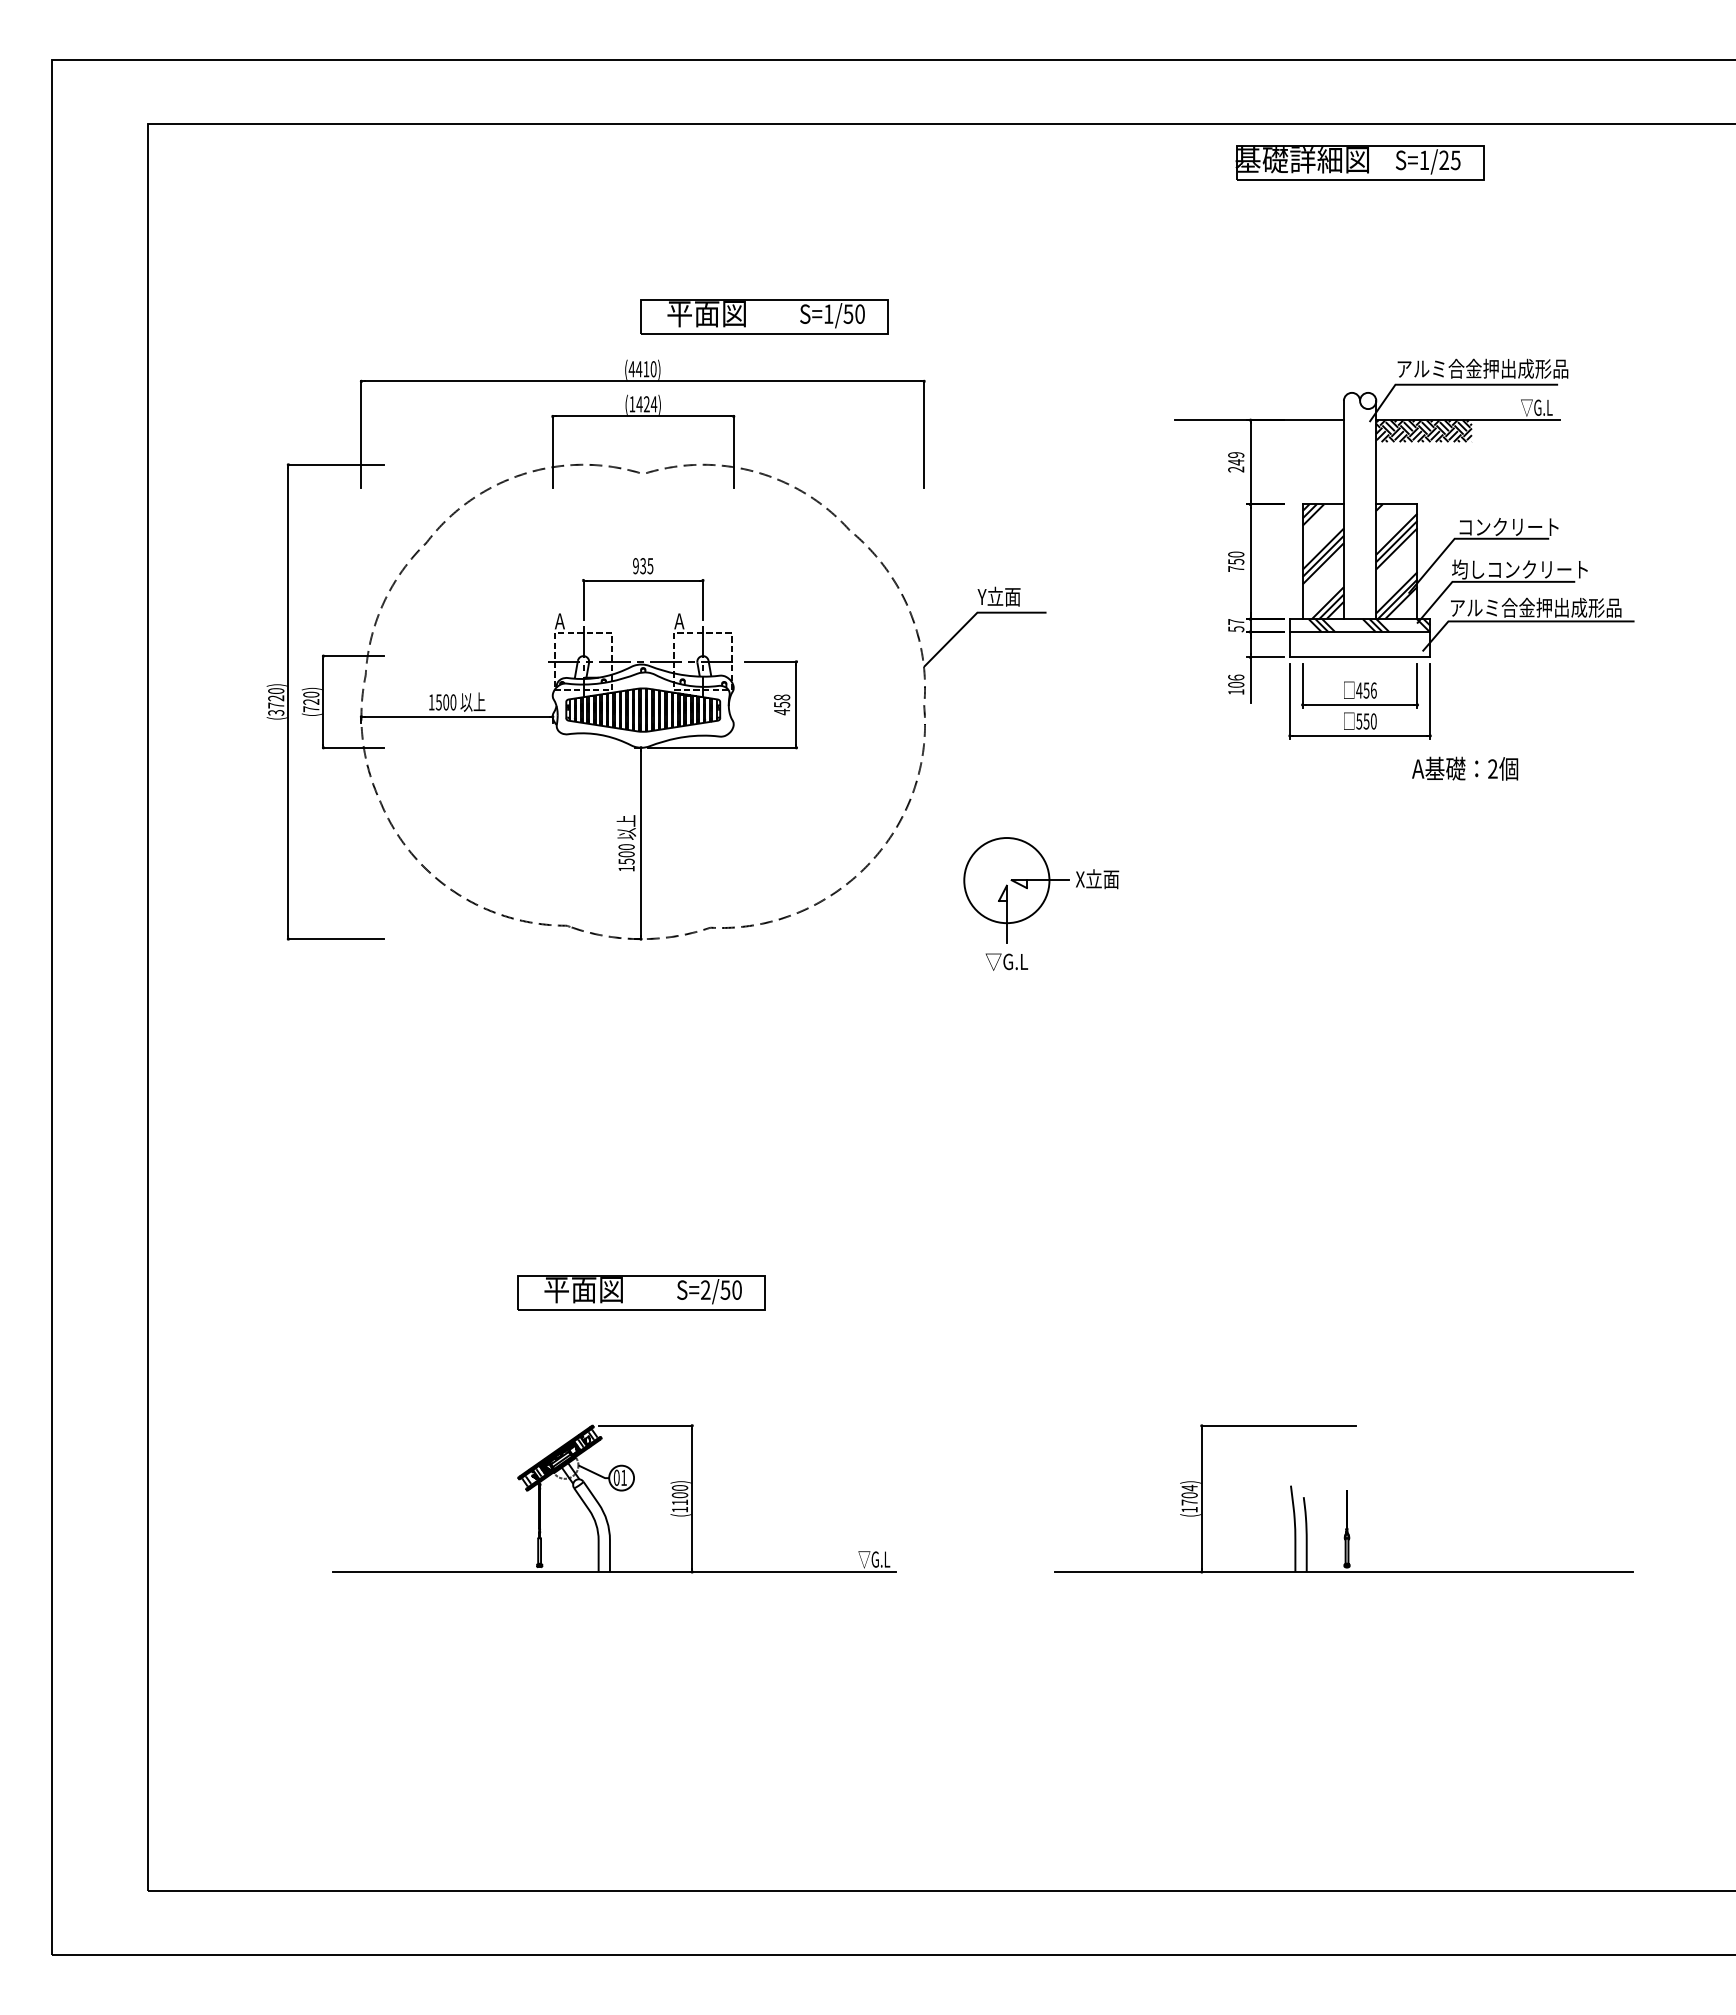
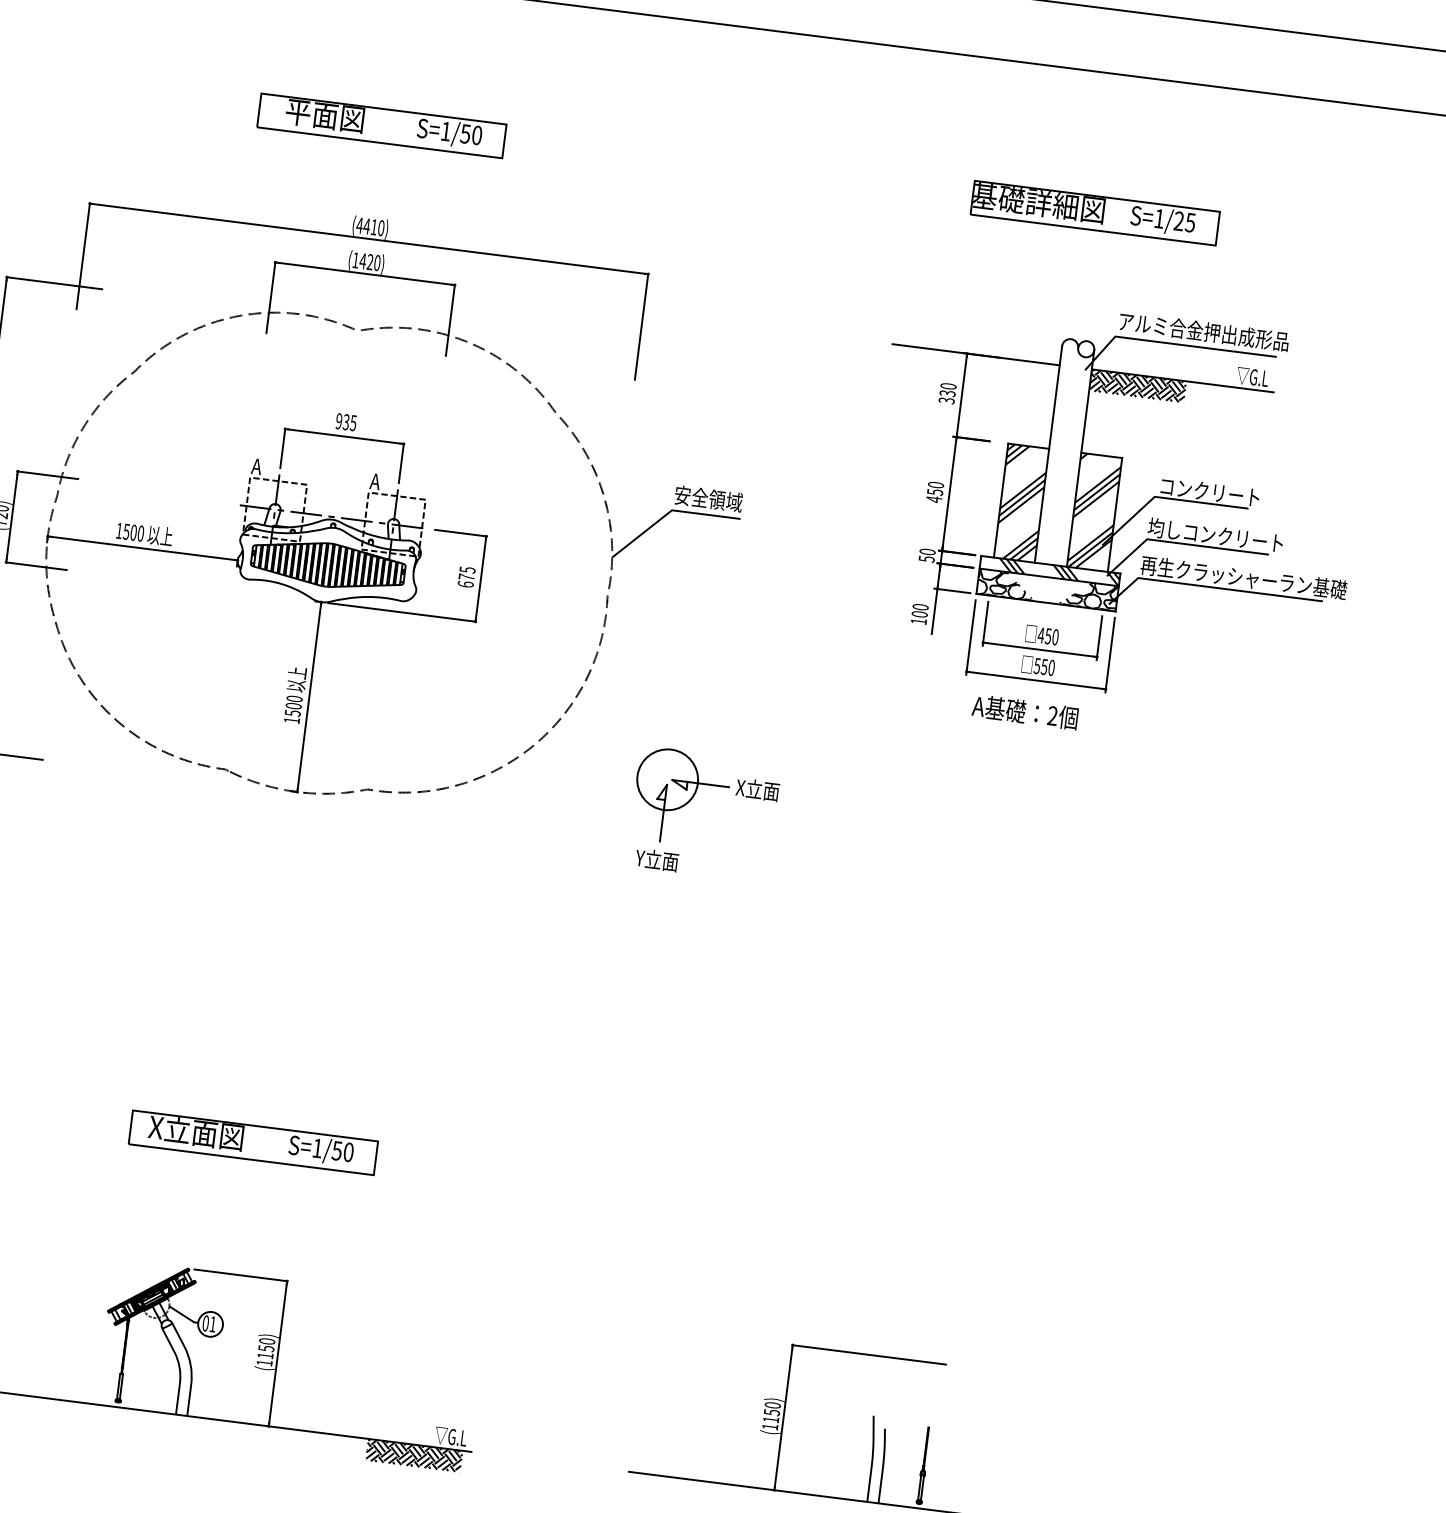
part: (1359, 162) -> (1094, 212), moved
part: (764, 316) -> (382, 125), moved
text: (653, 404) -> (376, 263), (1424) -> (1420)
text: (1236, 462) -> (947, 393), 249 -> 330
text: (1236, 568) -> (934, 498), 750 -> 450
text: (1011, 596) -> (707, 498), Y立面 -> 安全領域
text: (1552, 607) -> (1243, 577), アルミ合金押出成形品 -> 再生クラッシャーラン基礎
text: (1236, 621) -> (927, 551), 57 -> 50
hatch: (1318, 644) -> (1006, 584), added
hatch: (1401, 644) -> (1088, 595), added
text: (1236, 677) -> (920, 607), 106 -> 100
text: (1373, 690) -> (1055, 637), 456 -> 450
text: (781, 704) -> (466, 576), 458 -> 675
text: (1465, 768) -> (1025, 712), moved
circle: (1006, 880) -> (667, 779), size x0.71
text: (1006, 961) -> (657, 860), ▽G.L -> Y立面
text: (705, 1289) -> (317, 1147), S=2/50 -> S=1/50
text: (582, 1290) -> (195, 1133), 平面図 -> X立面図
text: (1189, 1494) -> (771, 1411), (1704) -> (1150)
text: (679, 1495) -> (265, 1348), (1100) -> (1150)
hatch: (839, 1582) -> (413, 1455), added

